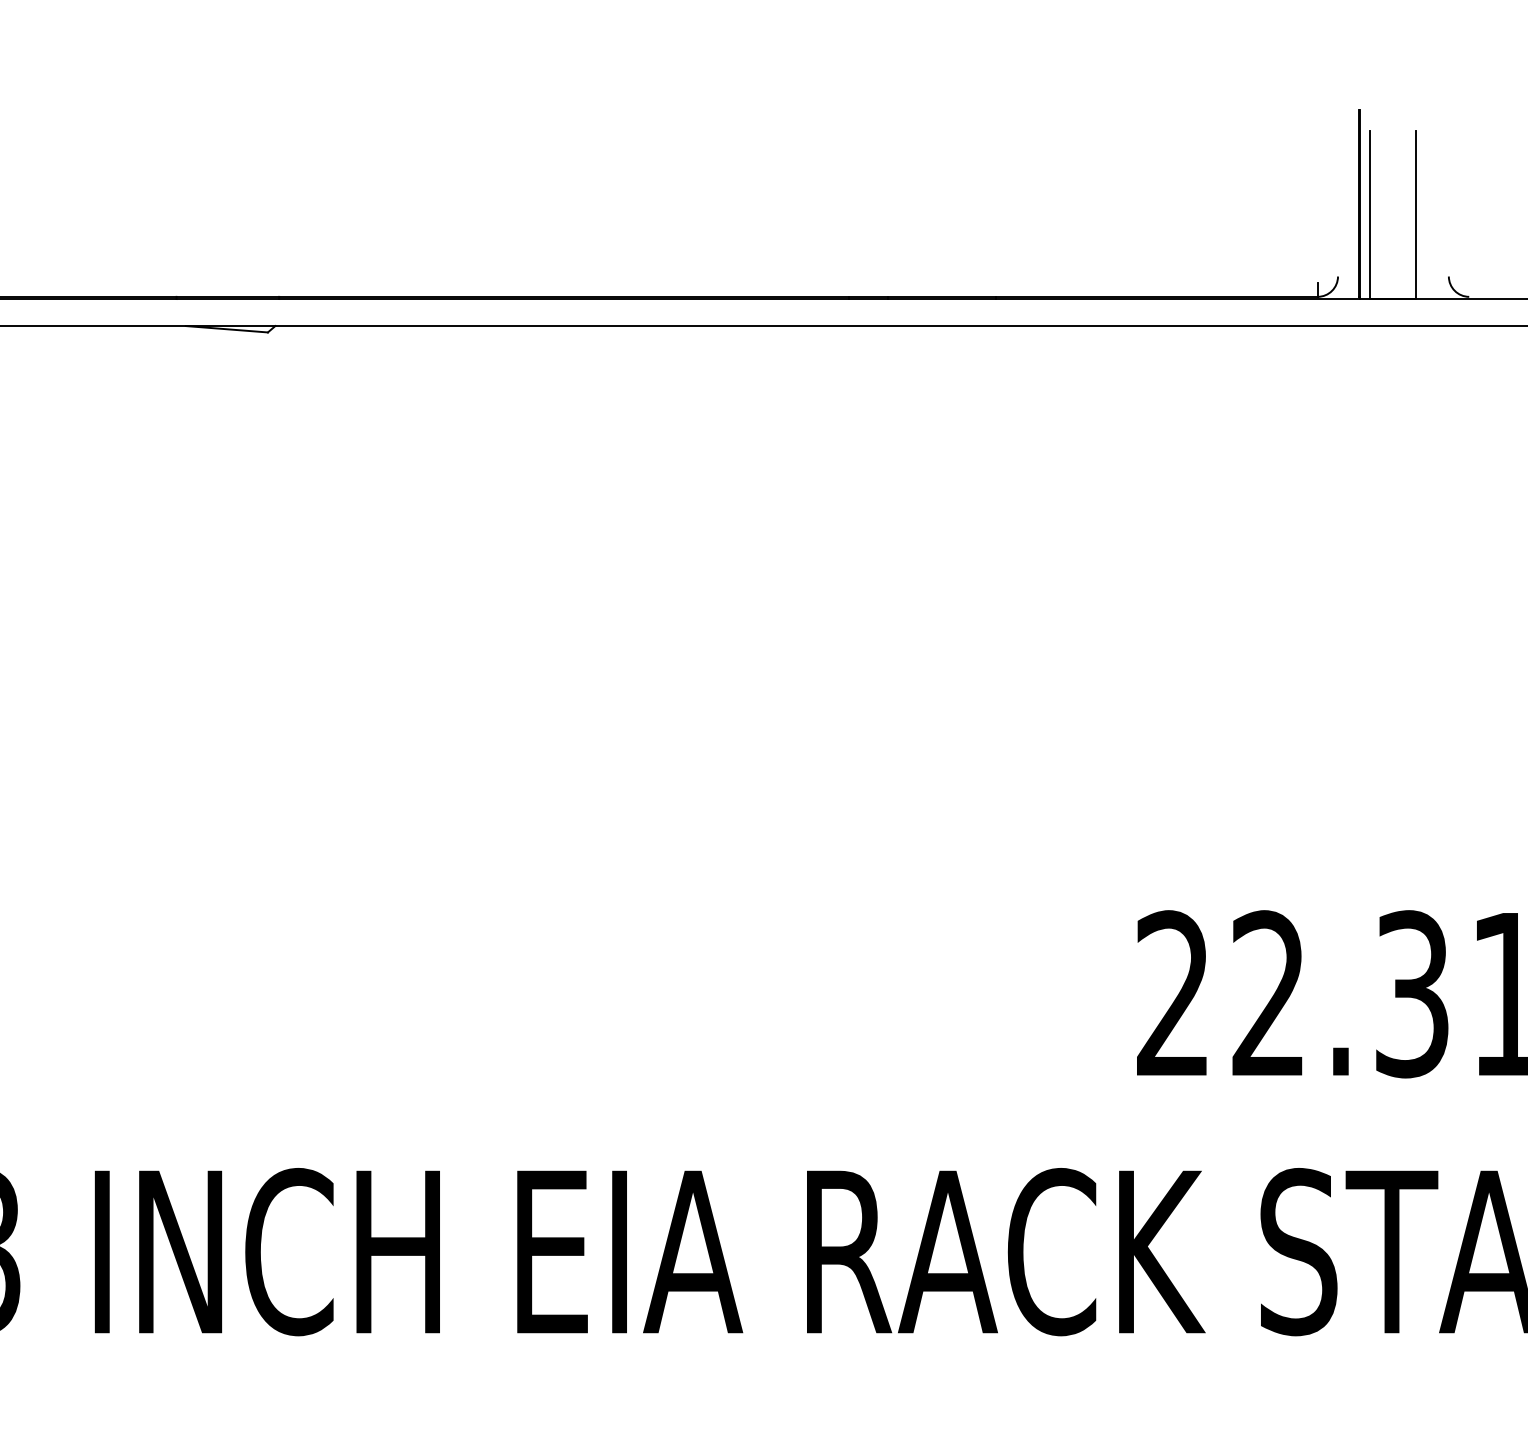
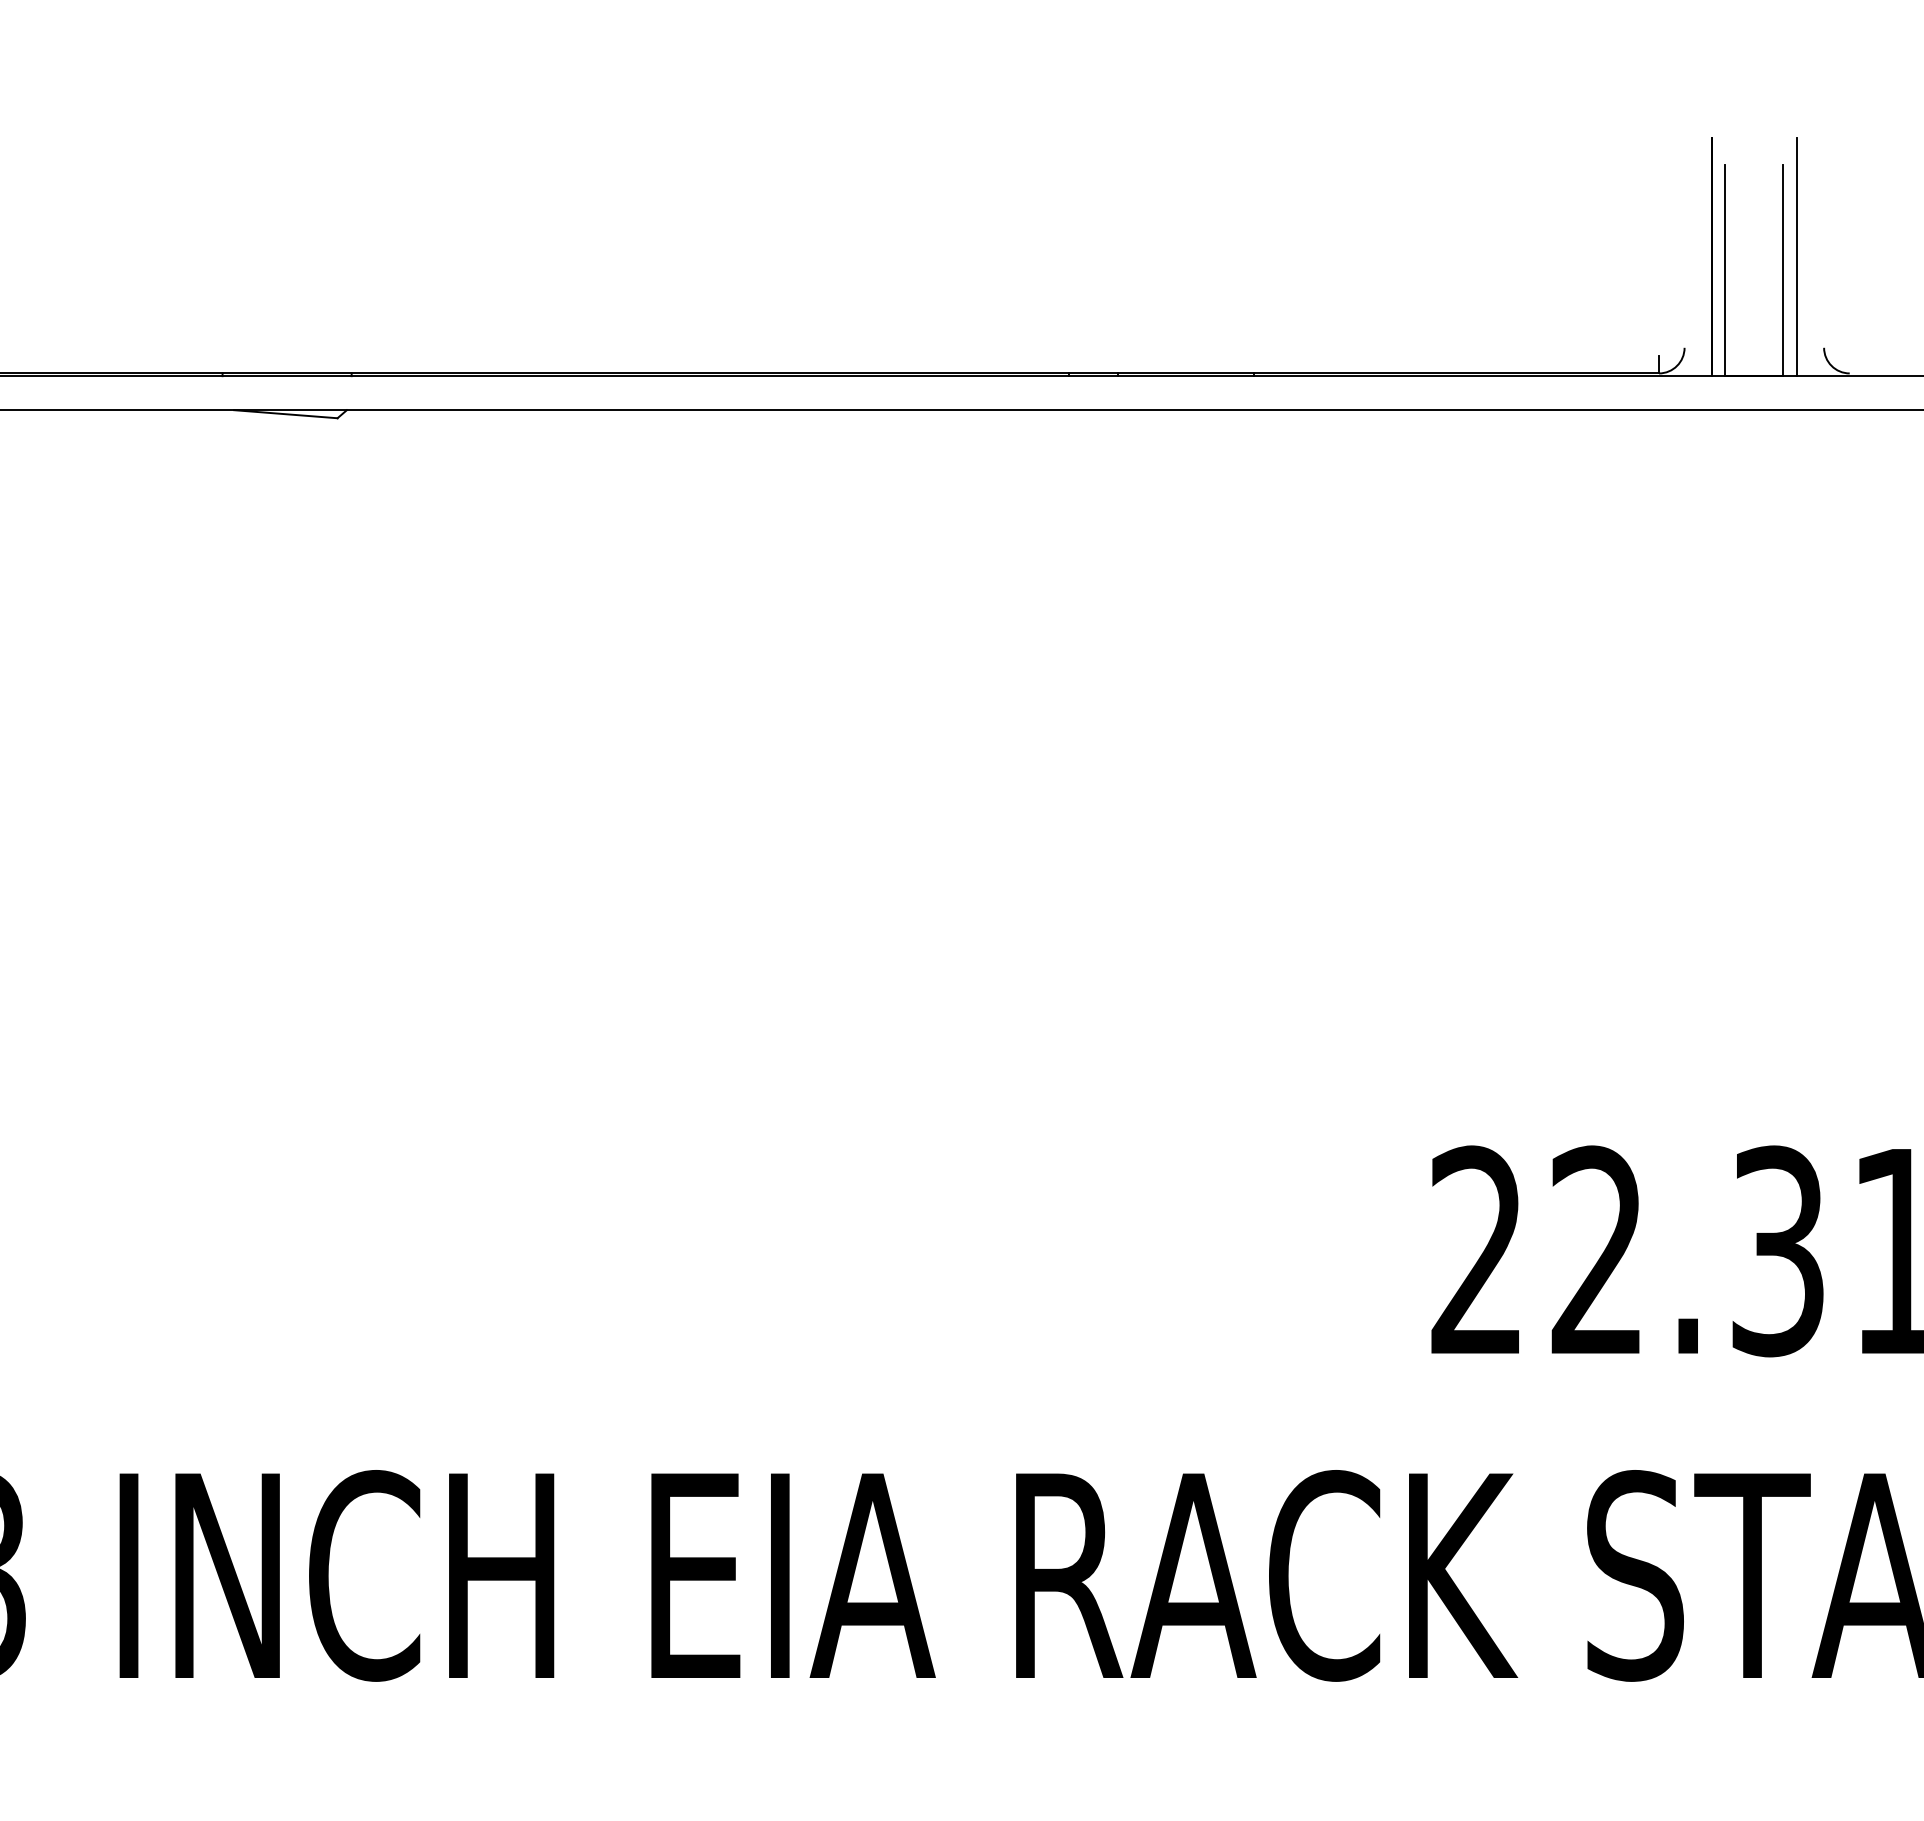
line: (1426, 203) -> (1796, 256), added

